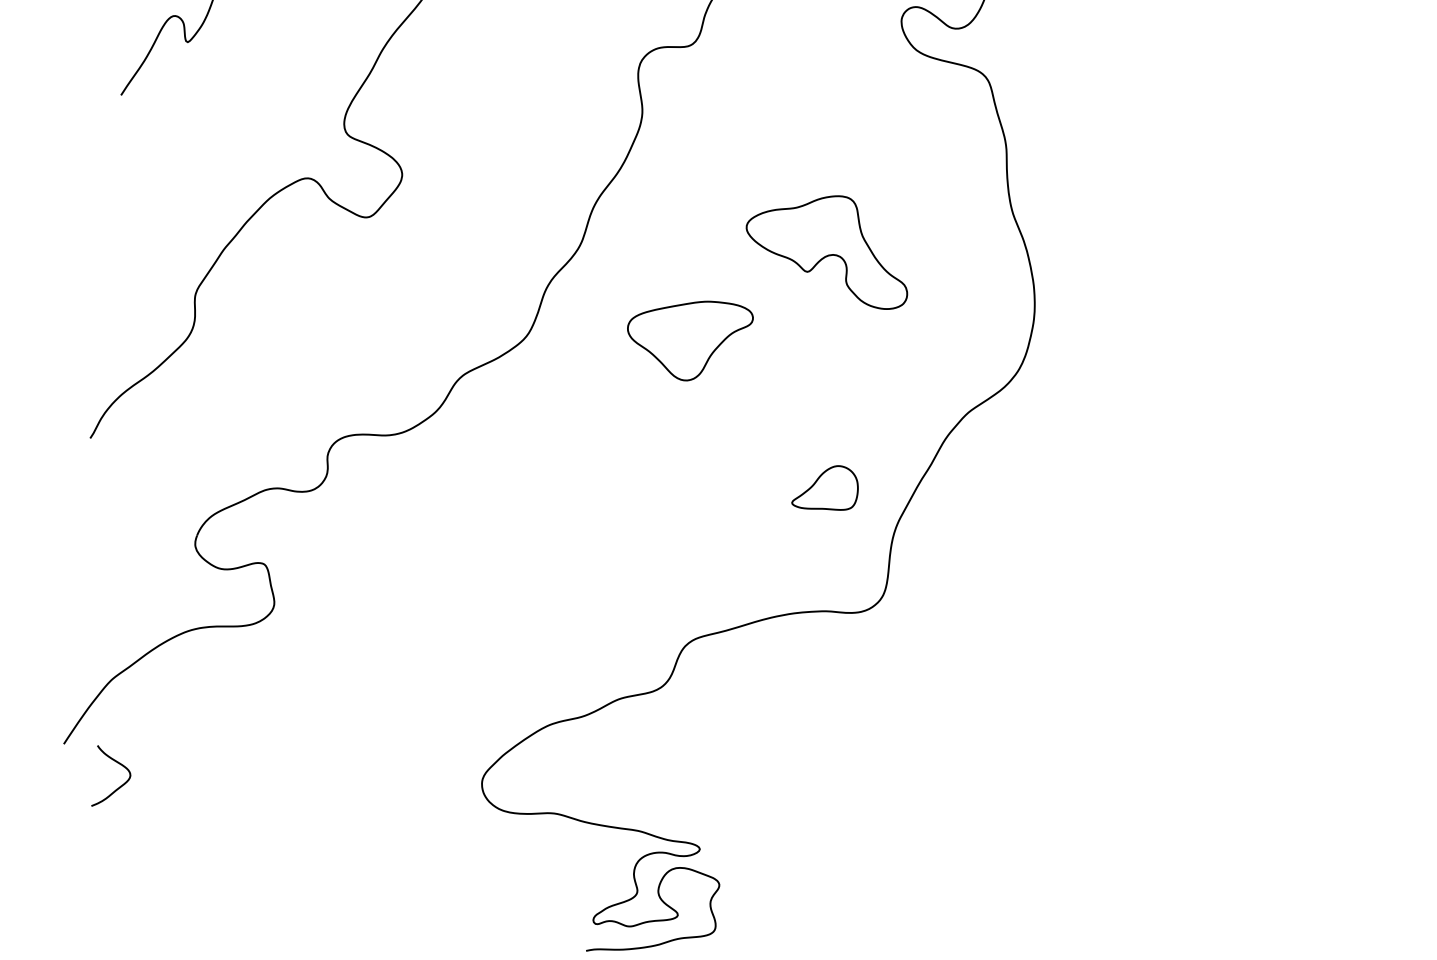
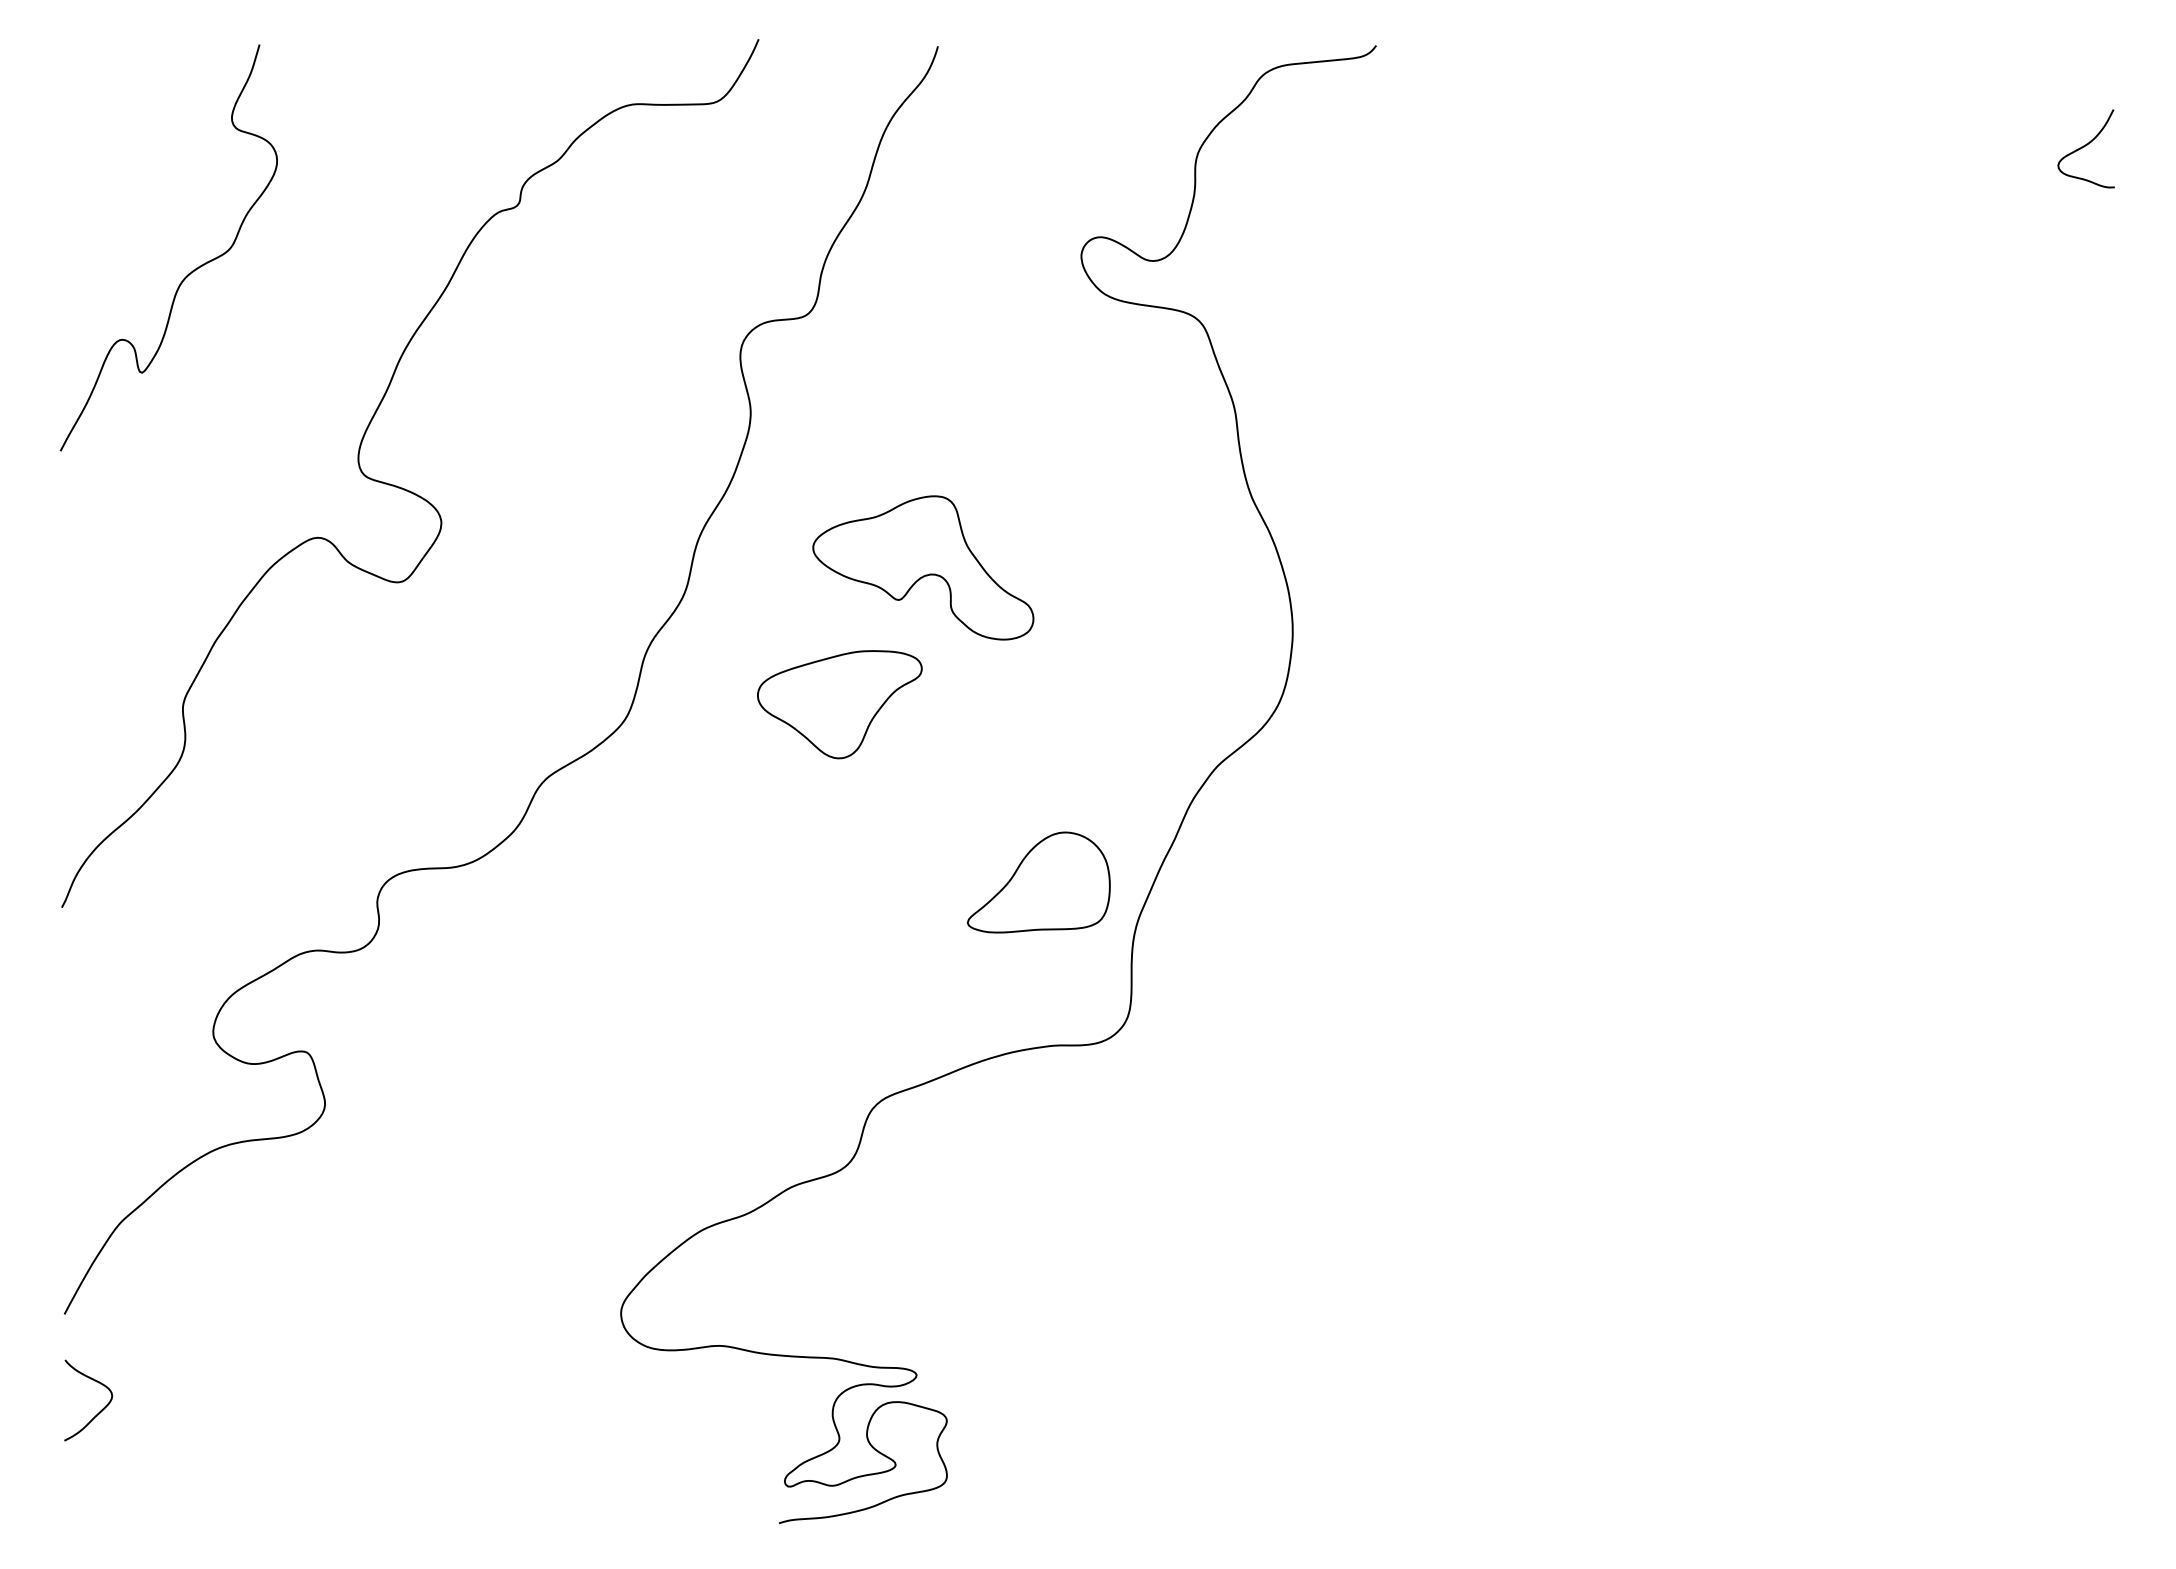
part: (828, 249) -> (923, 567), moved
part: (825, 487) -> (1038, 882), size x1.67
curve: (119, 786) -> (99, 1411), moved

